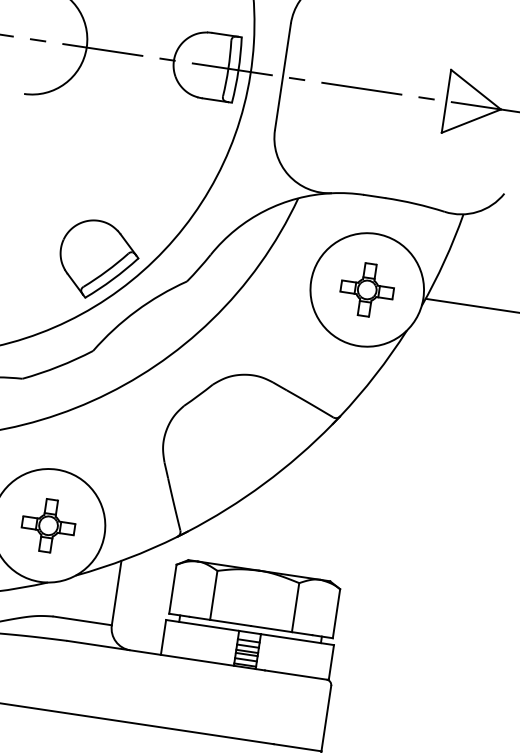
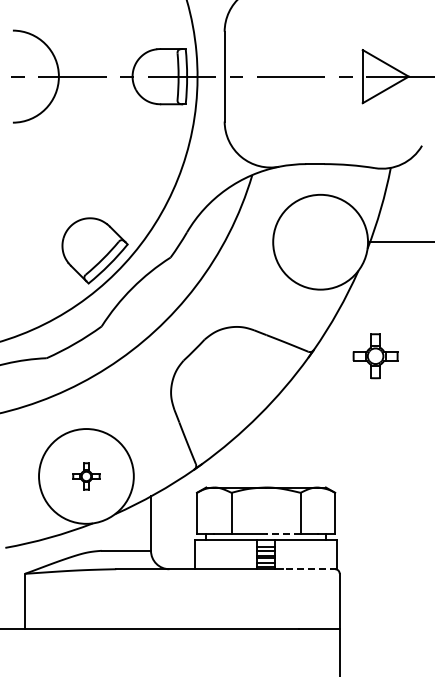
part: (367, 290) -> (375, 356), moved
part: (48, 525) -> (86, 476), size x0.6
line: (270, 629) -> (282, 534), solid -> dashed
line: (297, 675) -> (310, 569), solid -> dashed

